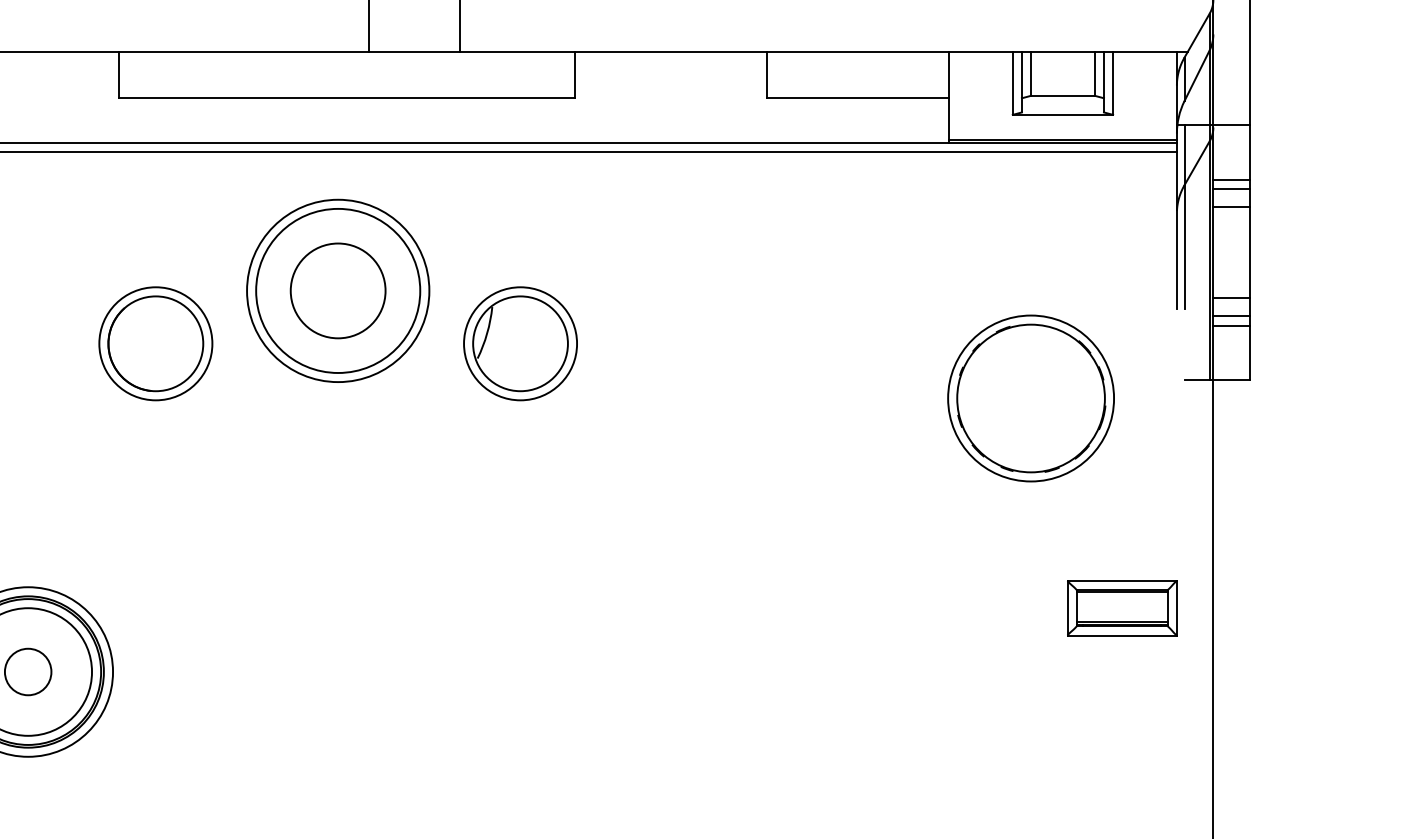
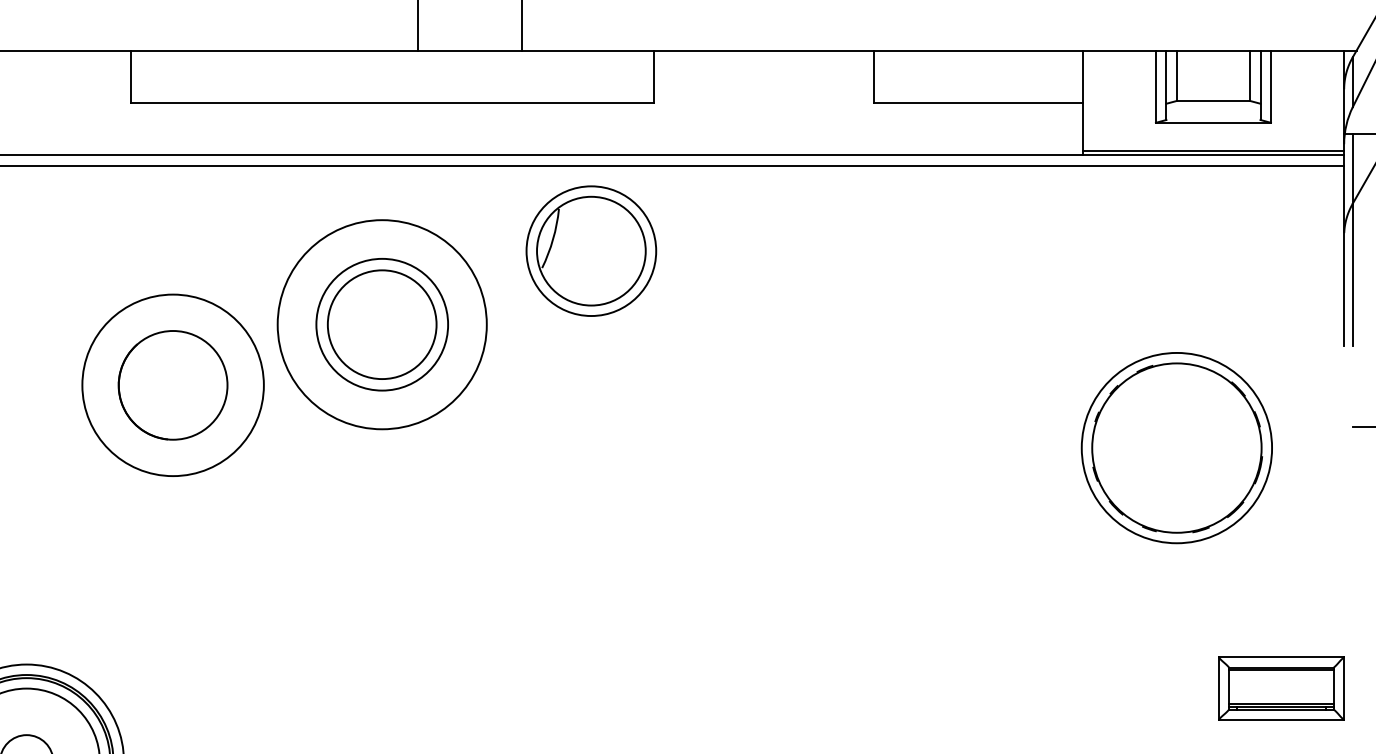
circle: (338, 290) -> (382, 324), size x0.7
circle: (155, 343) -> (172, 385), size x1.4
part: (520, 343) -> (591, 250), moved

